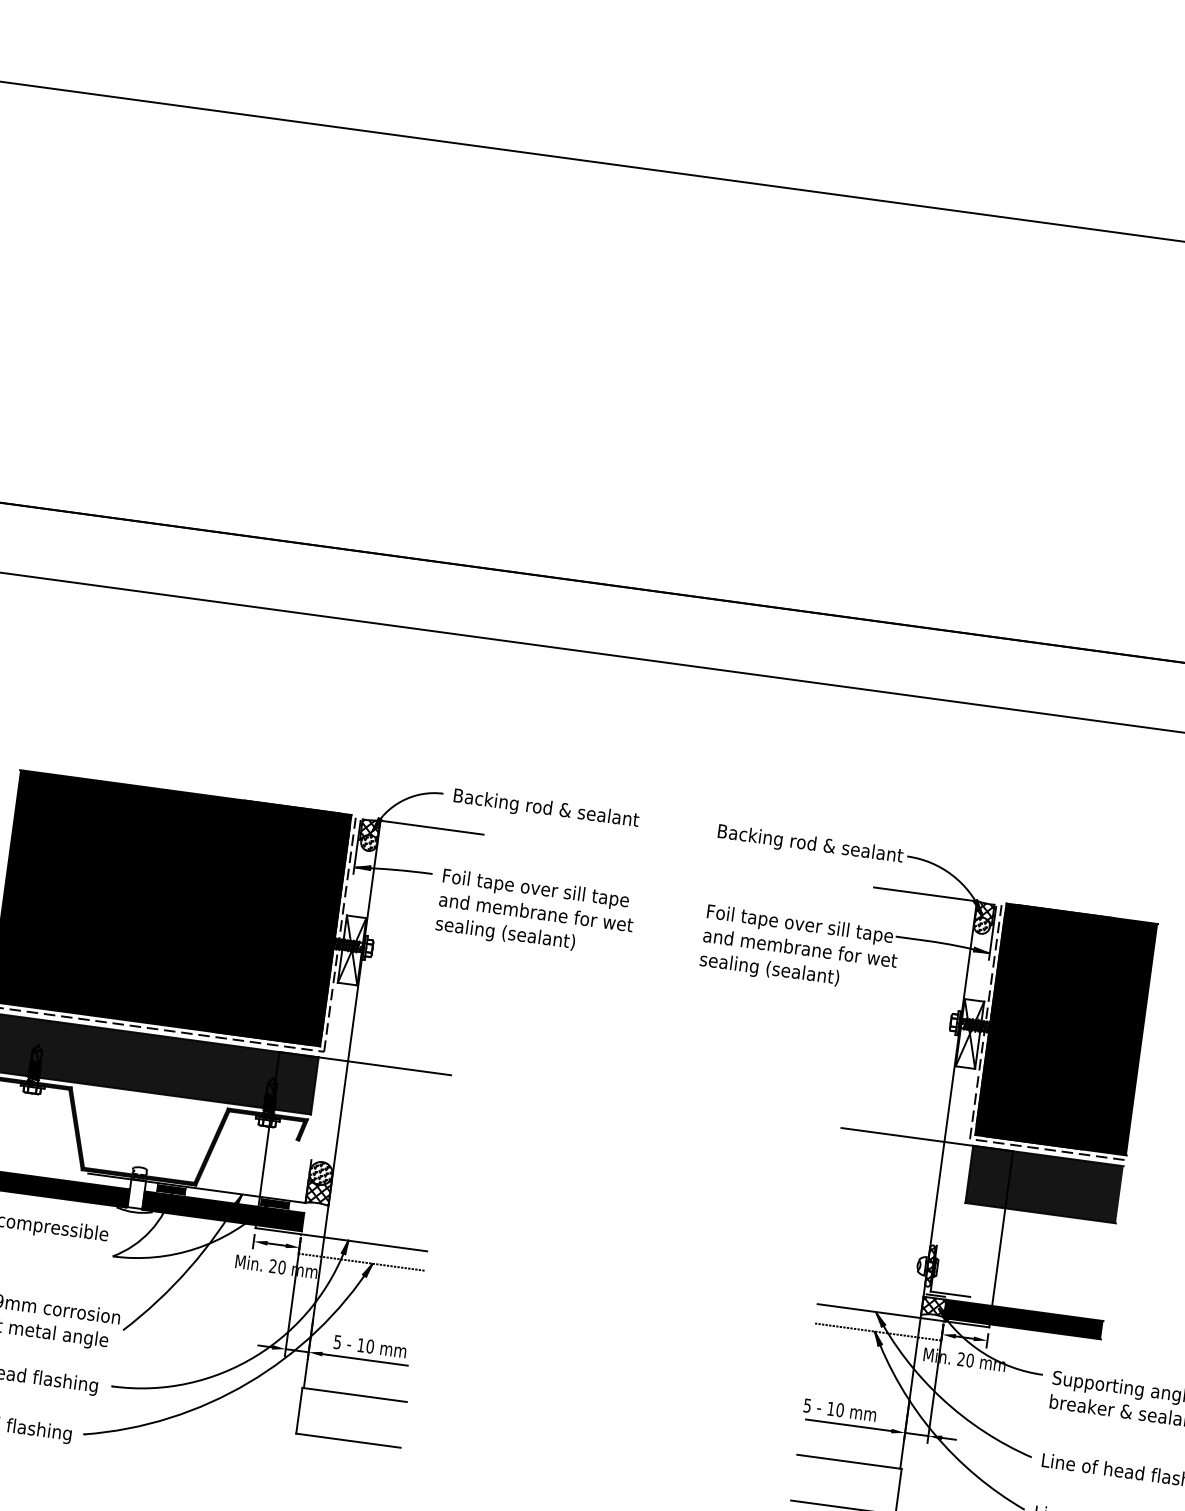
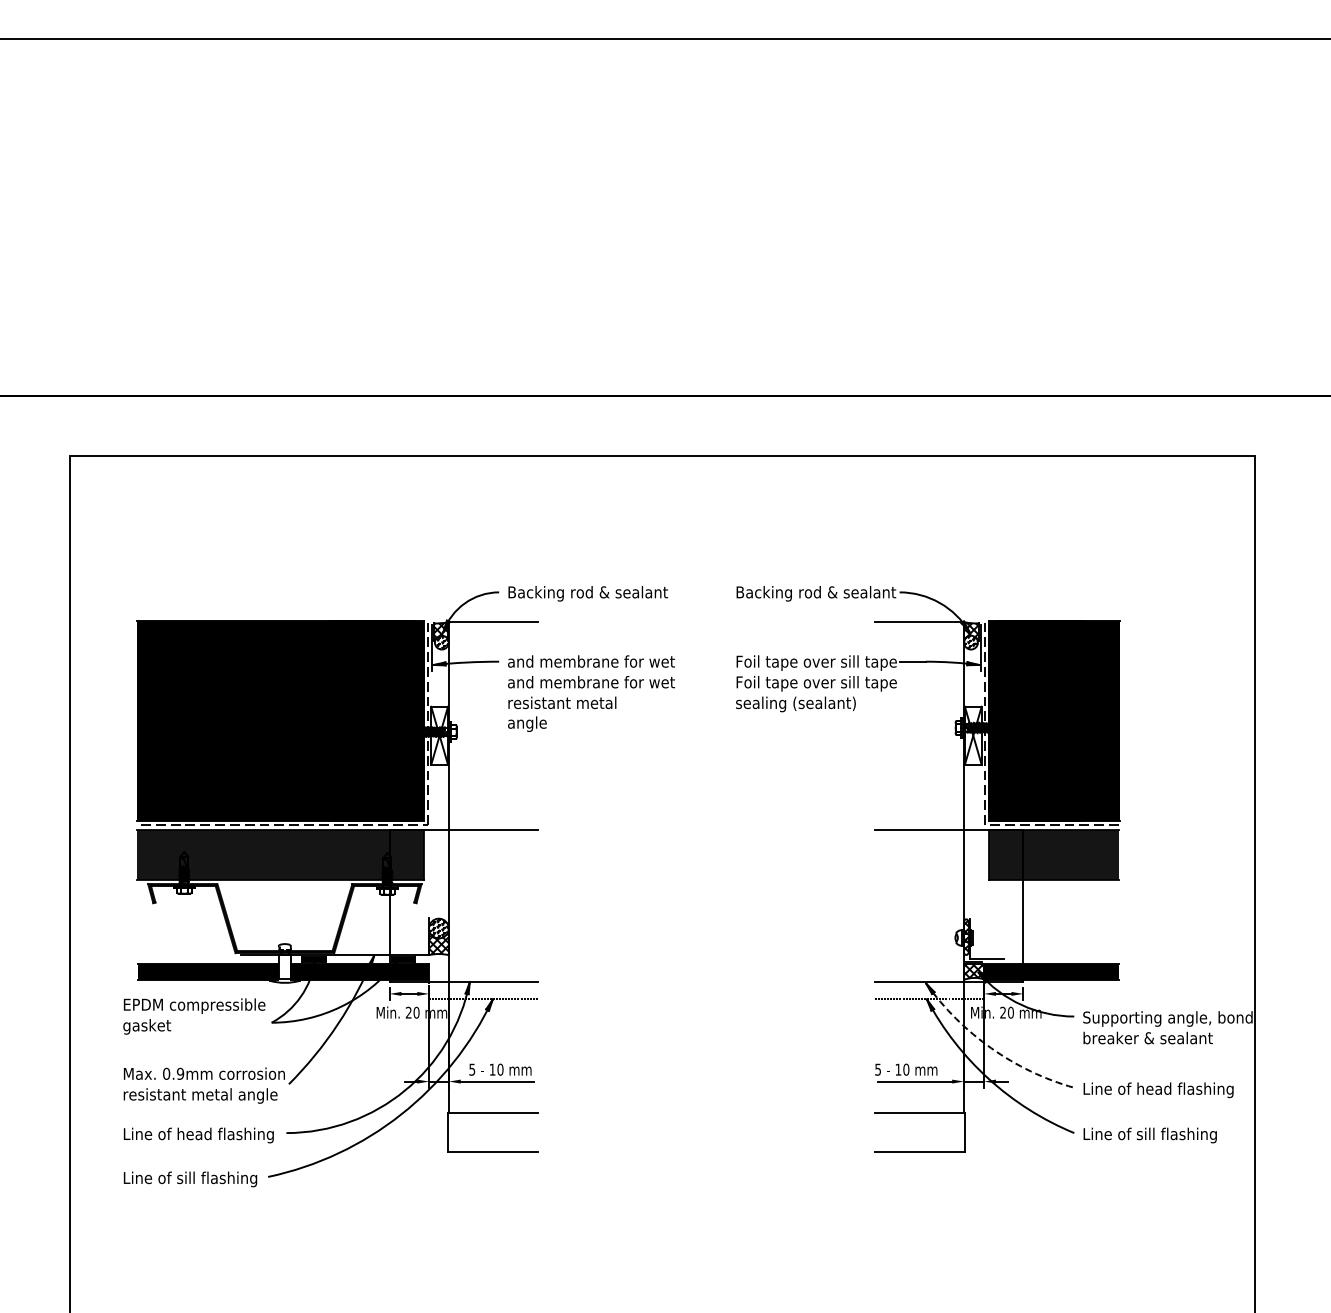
text: (539, 889) -> (591, 662), Foil tape over sill tape -> and membrane for wet
text: (503, 944) -> (567, 713), sealing (sealant) -> resistant metal angle
text: (800, 949) -> (819, 683), and membrane for wet -> Foil tape over sill tape
arc: (942, 1398) -> (991, 1048), solid -> dashed

